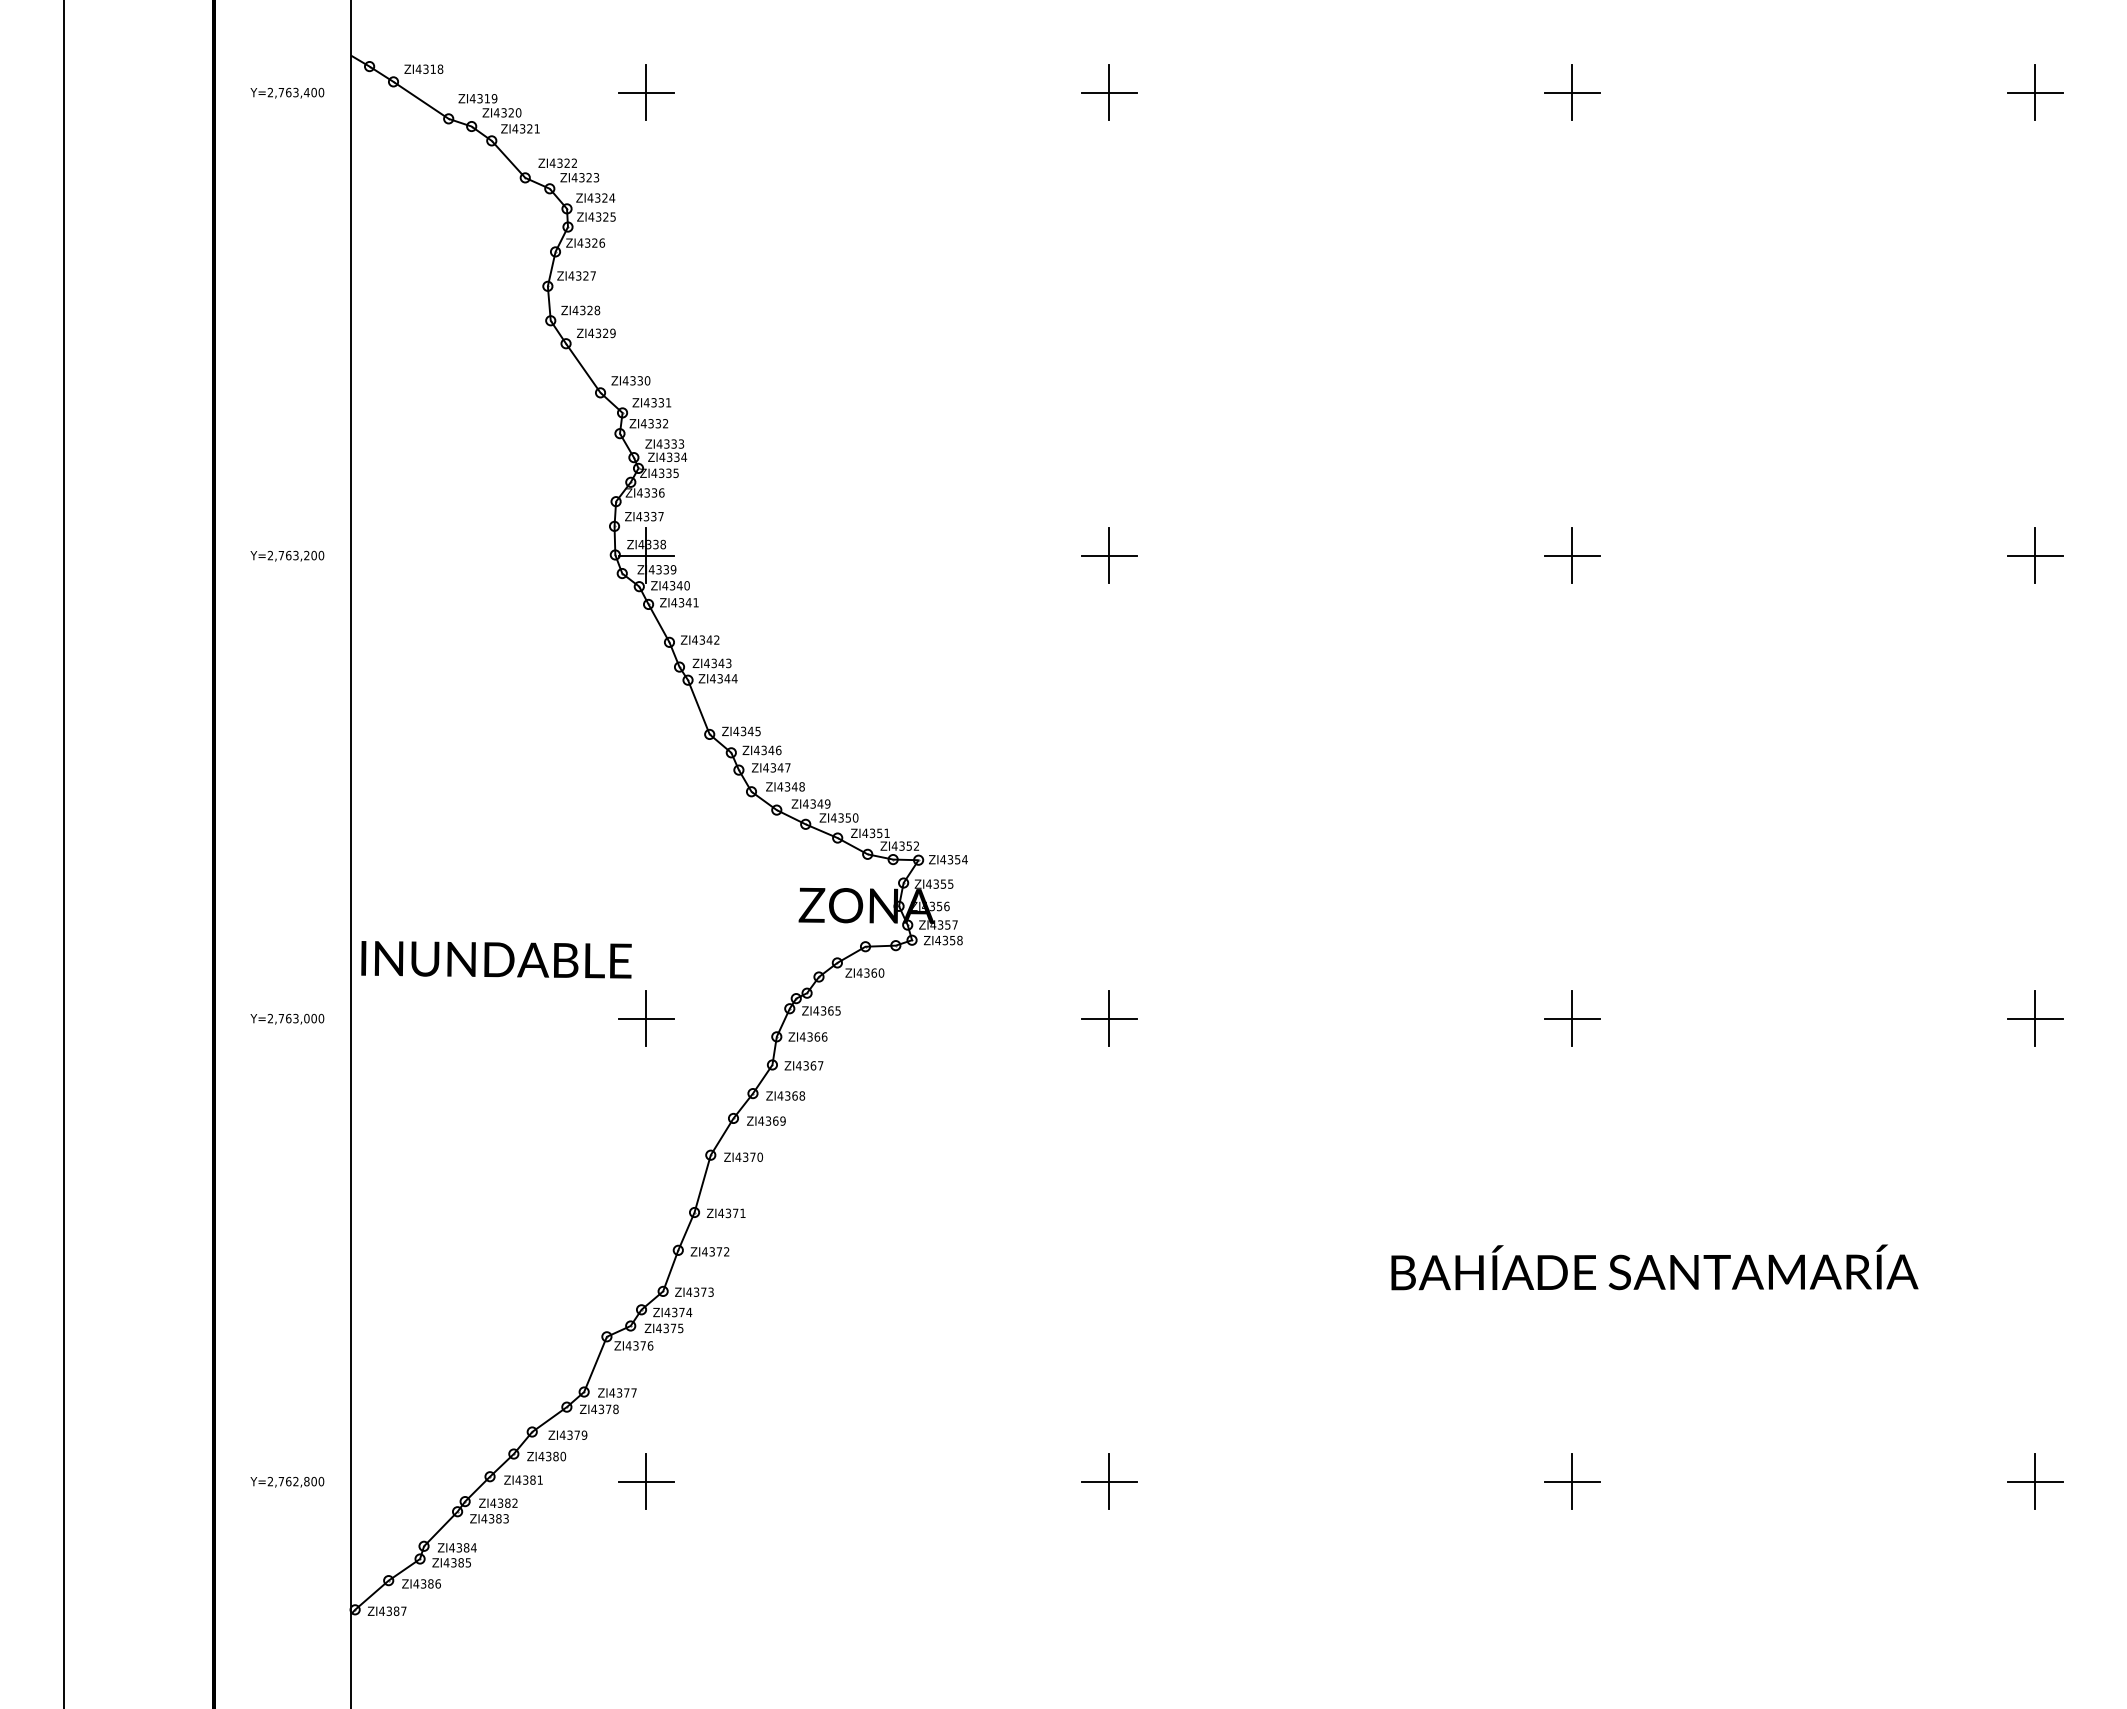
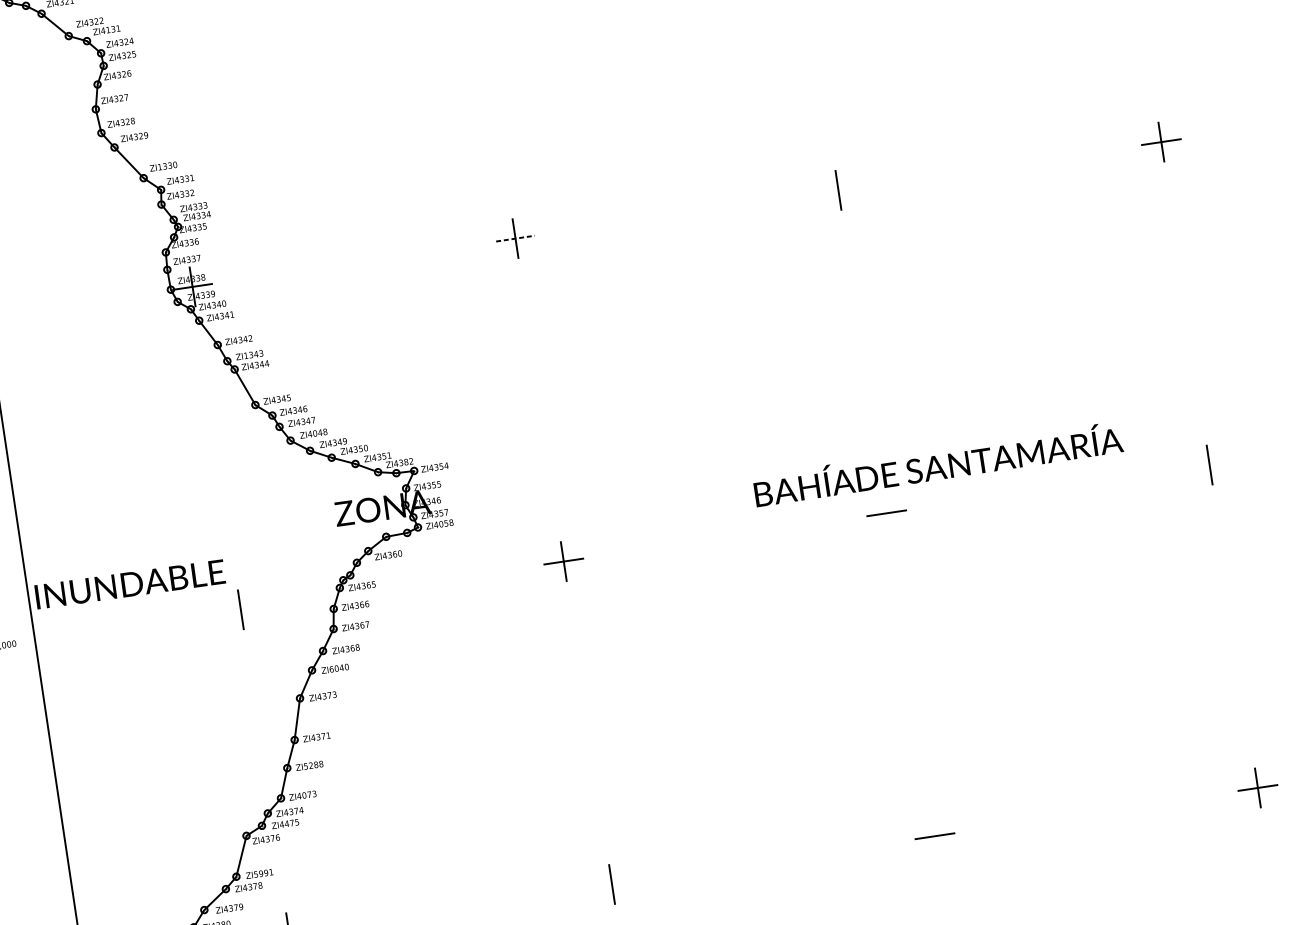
text: (589, 177) -> (113, 29), ZI4323 -> ZI4131
text: (625, 380) -> (159, 166), ZI4330 -> ZI1330
line: (1109, 555) -> (515, 238), solid -> dashed
line: (1572, 555) -> (838, 190), removed
text: (706, 662) -> (245, 355), ZI4343 -> ZI1343
text: (787, 786) -> (315, 433), ZI4348 -> ZI4048
text: (909, 845) -> (406, 461), ZI4352 -> ZI4382
text: (939, 906) -> (433, 501), ZI4356 -> ZI4346
text: (945, 940) -> (441, 524), ZI4358 -> ZI4058
line: (646, 1018) -> (240, 609), removed
line: (1572, 1018) -> (886, 513), removed
line: (2035, 1018) -> (1209, 464), removed
text: (771, 1120) -> (338, 667), ZI4369 -> ZI6040
text: (760, 1156) -> (334, 694), ZI4370 -> ZI4373
text: (715, 1251) -> (313, 765), ZI4372 -> ZI5288
text: (1654, 1267) -> (937, 464), moved
text: (696, 1291) -> (304, 794), ZI4373 -> ZI4073
text: (666, 1328) -> (287, 823), ZI4375 -> ZI4475
text: (622, 1392) -> (263, 873), ZI4377 -> ZI5991
line: (1109, 1481) -> (612, 884), removed
line: (1572, 1481) -> (935, 836), removed

